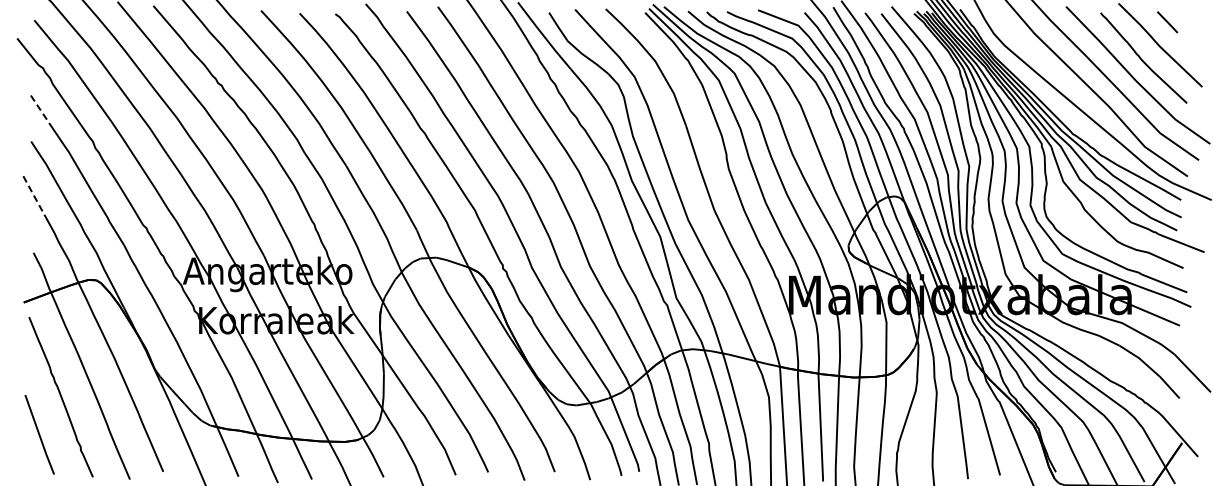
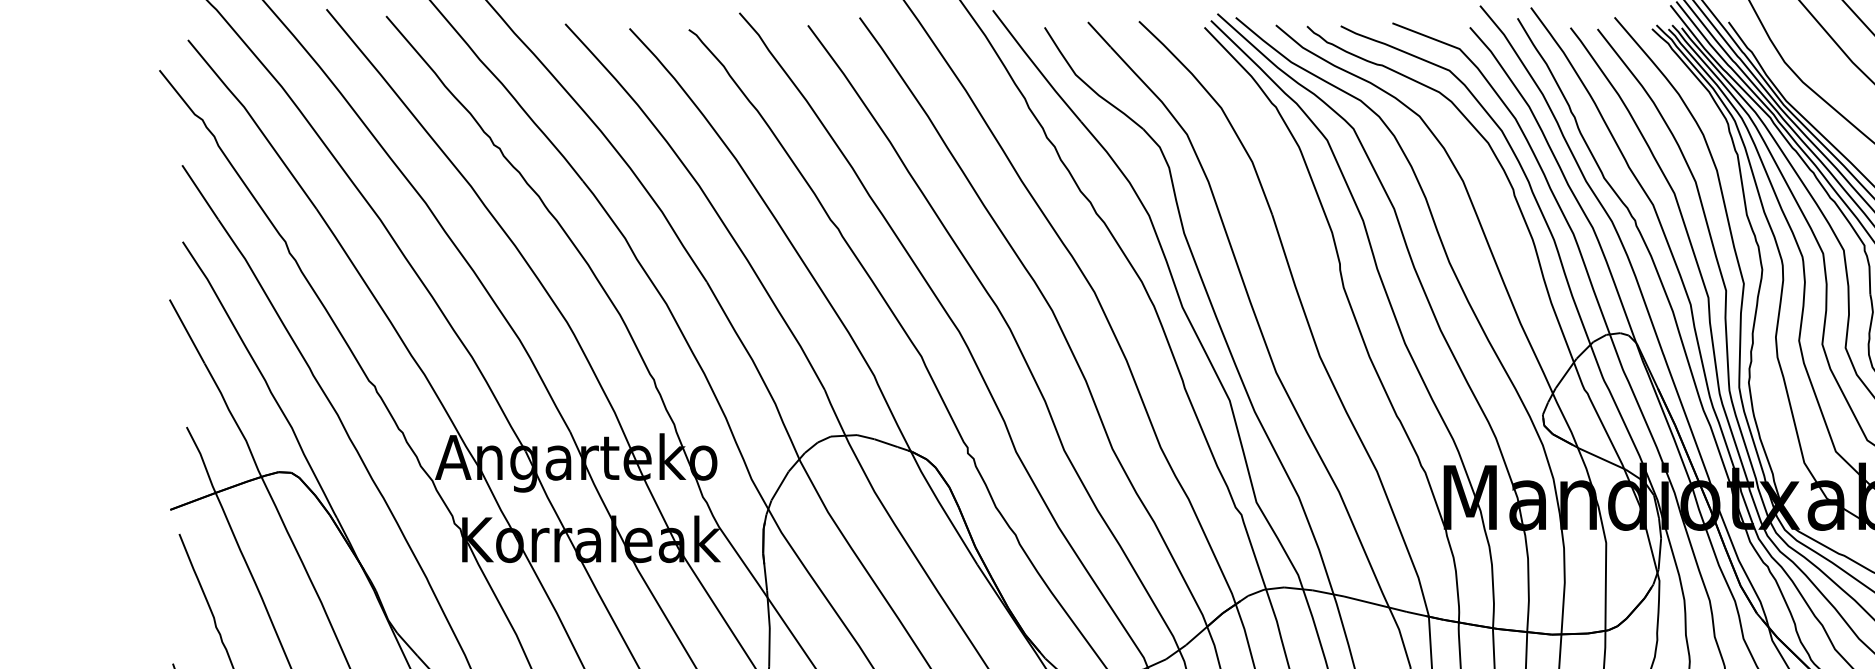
line: (41, 111) -> (199, 191), dashed -> solid
line: (33, 195) -> (186, 331), dashed -> solid

